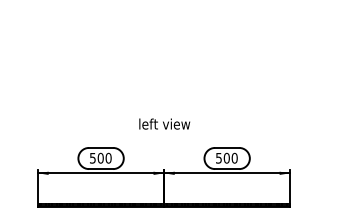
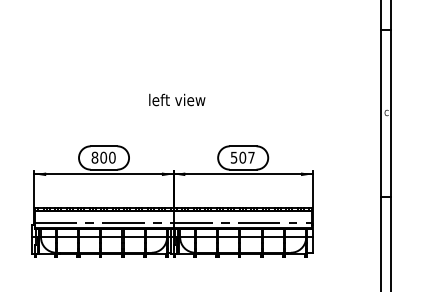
text: (164, 123) -> (177, 99), moved
text: (92, 158) -> (94, 157), 500 -> 800
text: (234, 158) -> (251, 157), 500 -> 507

